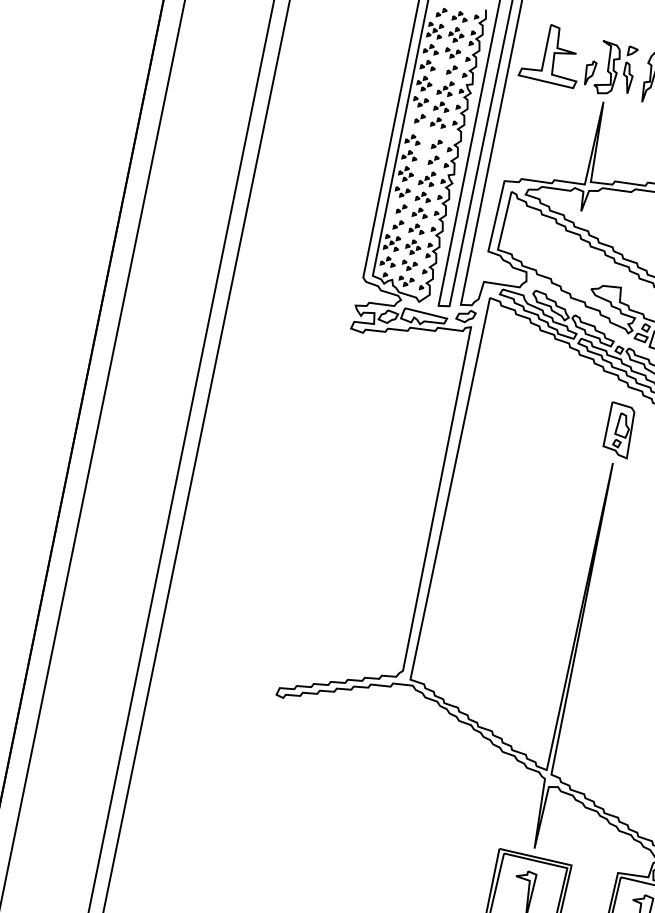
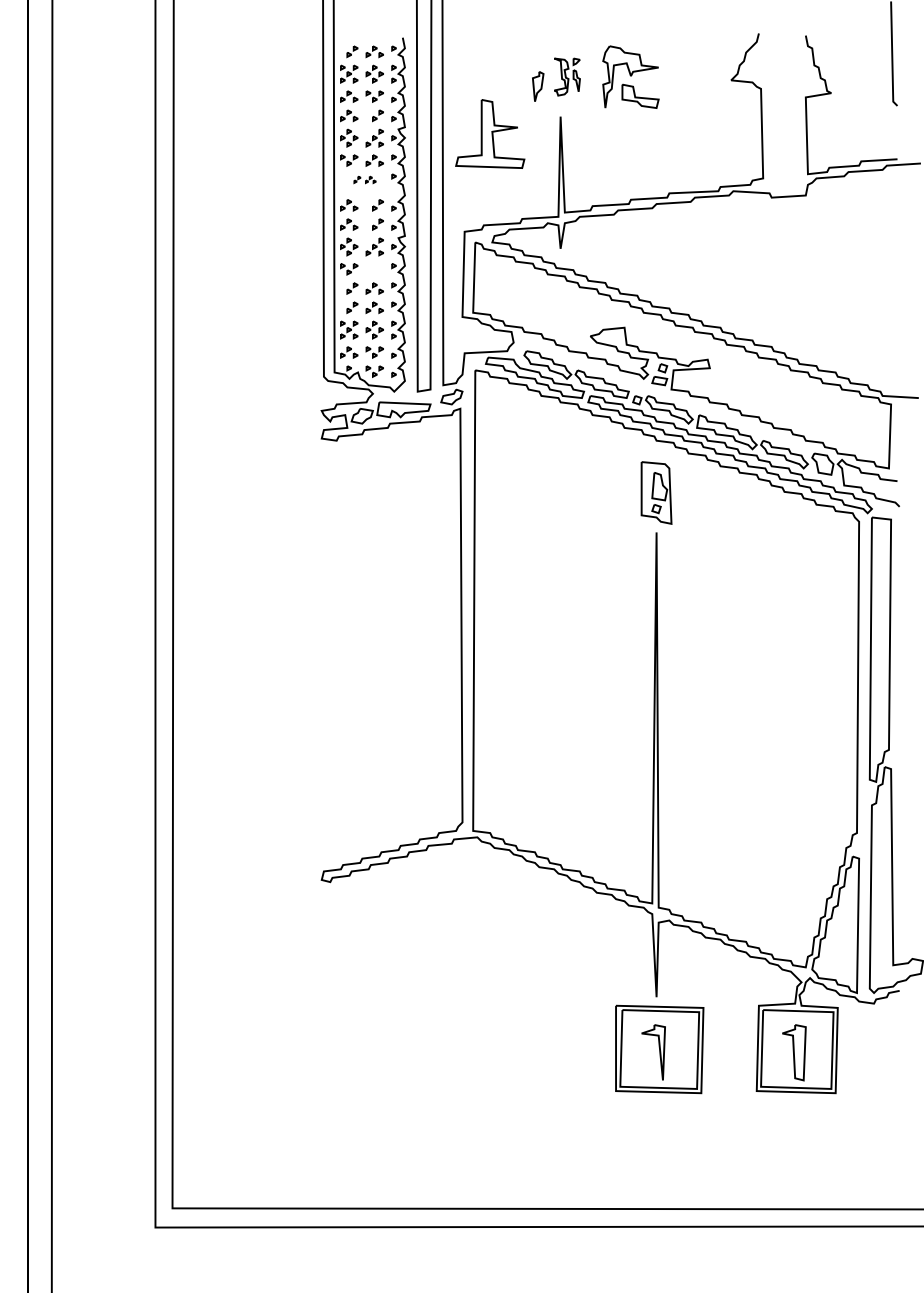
part: (552, 54) -> (490, 133), moved
part: (616, 69) -> (567, 76), size x0.6
part: (430, 120) -> (364, 179), size x0.6
part: (423, 197) -> (374, 269), removed

